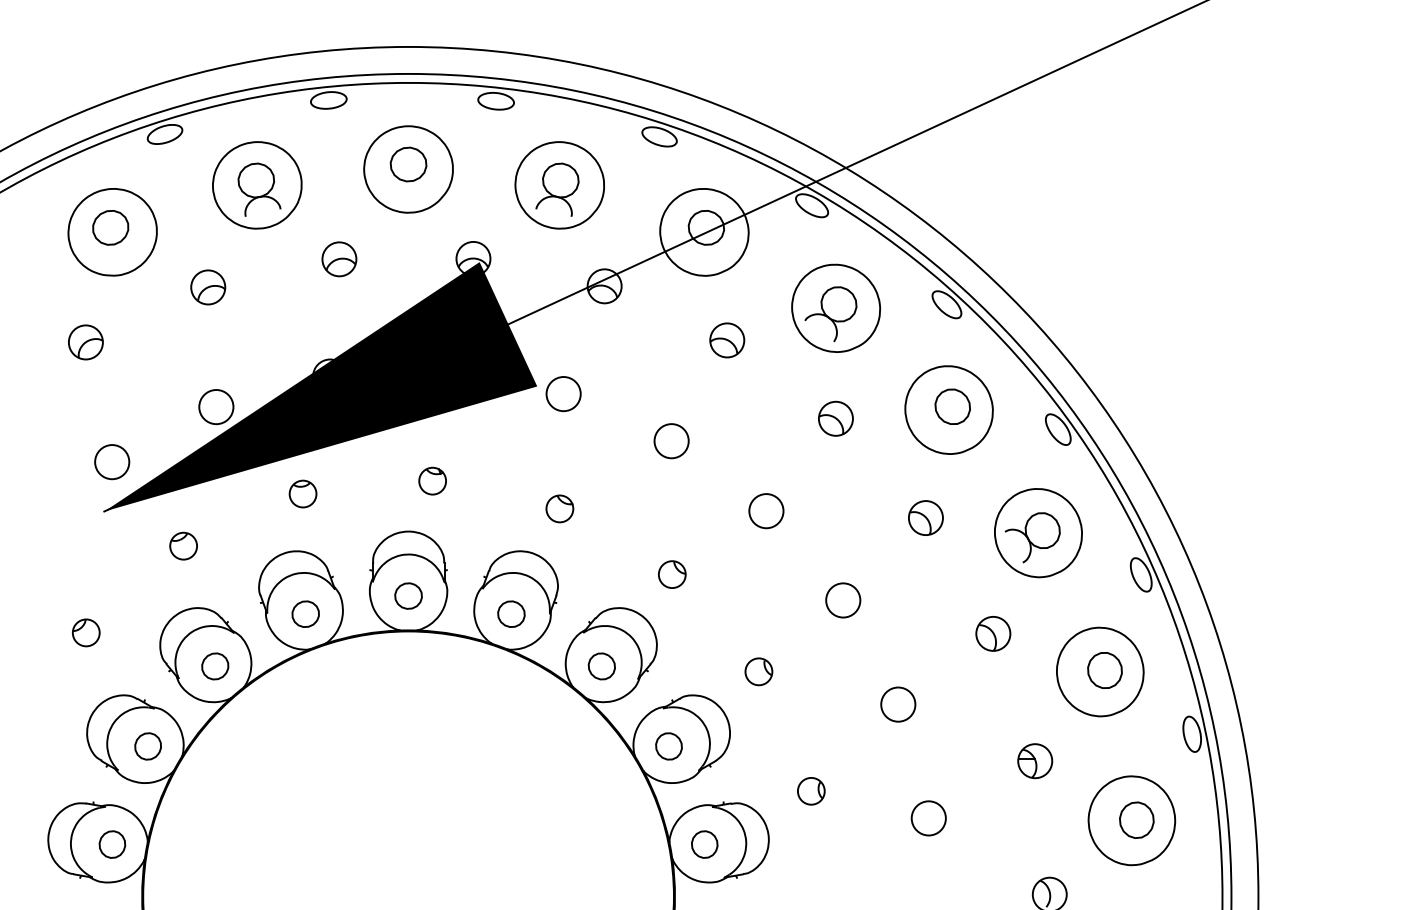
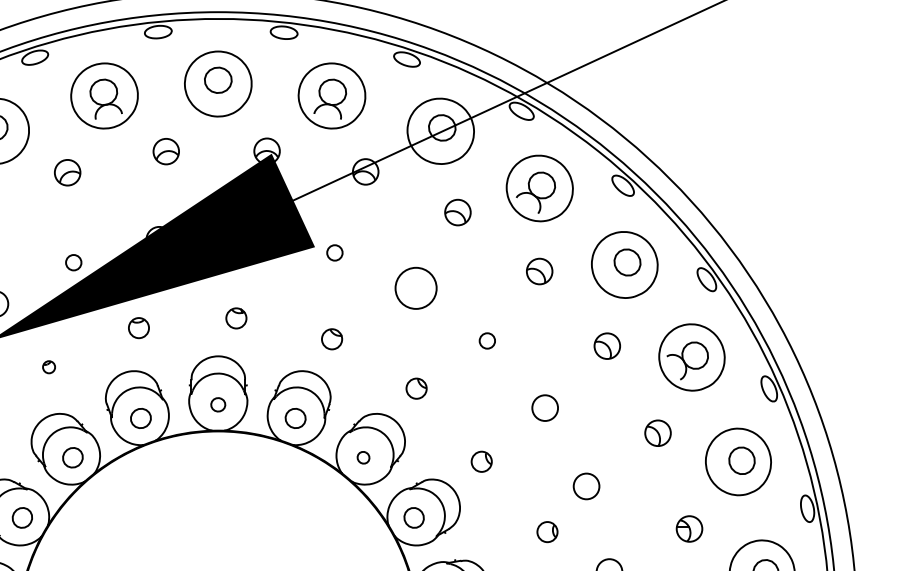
circle: (563, 394) -> (334, 253), size x0.6
circle: (216, 407) -> (73, 263), size x0.6
circle: (671, 441) -> (416, 288), size x1.6
circle: (766, 511) -> (487, 341), size x0.6
part: (183, 545) -> (49, 366), size x0.6
part: (408, 595) -> (218, 404), size x0.7
part: (601, 666) -> (363, 457), size x0.6
part: (811, 791) -> (547, 532), moved

